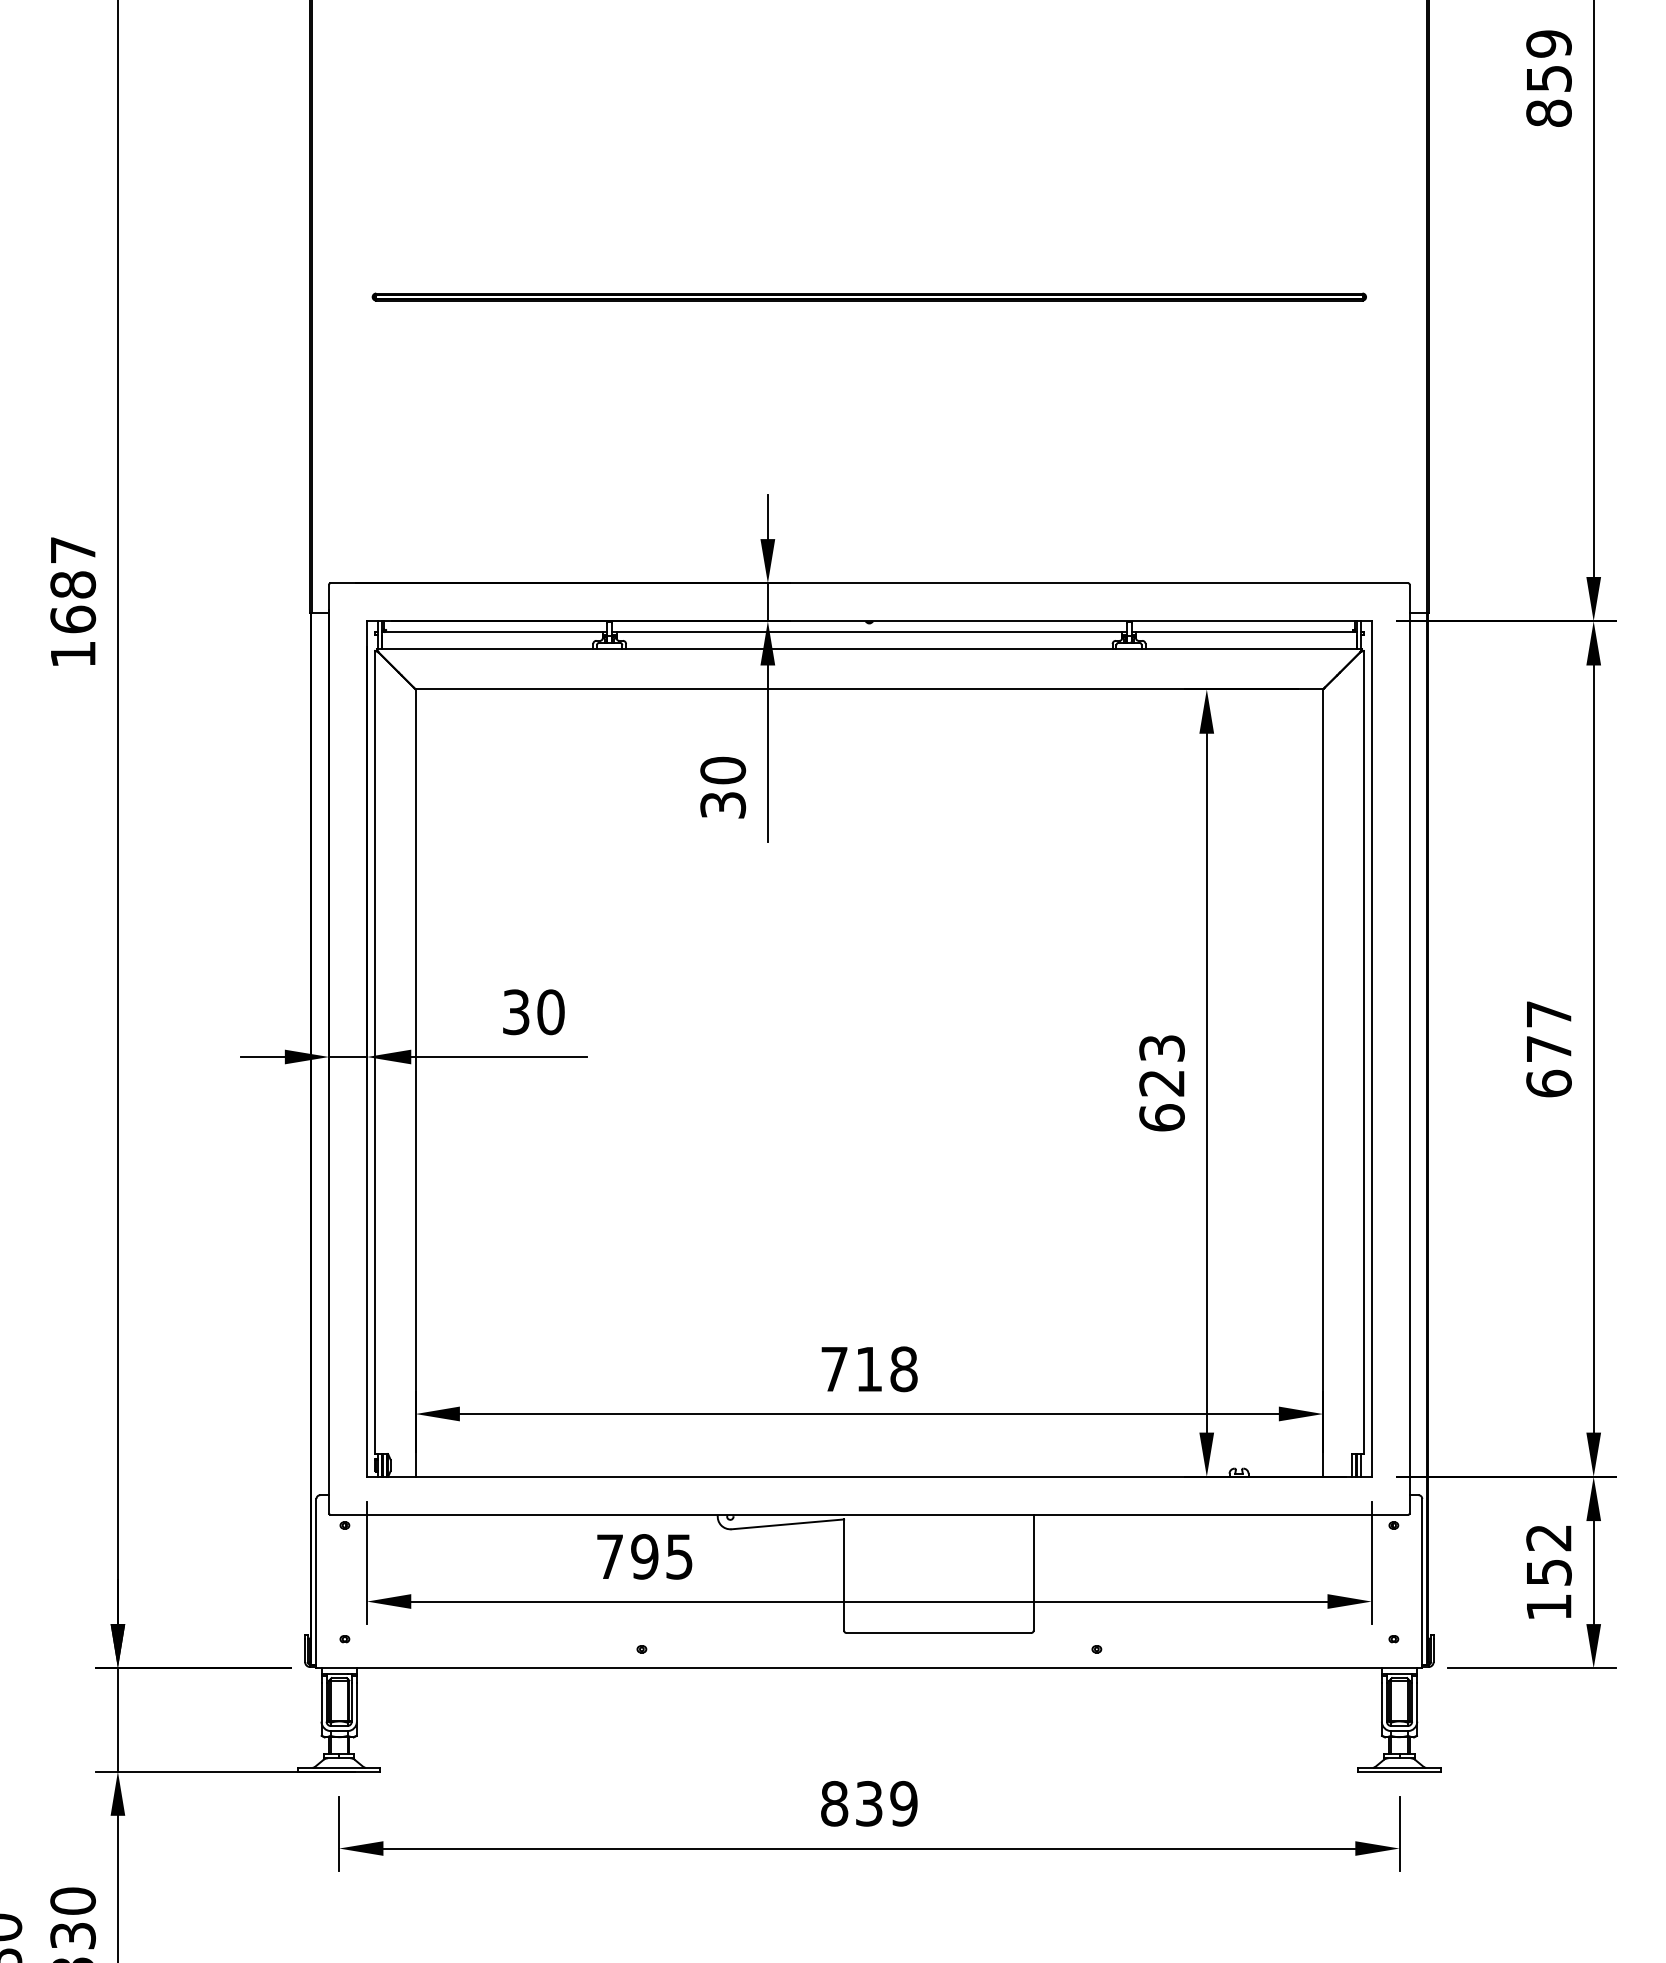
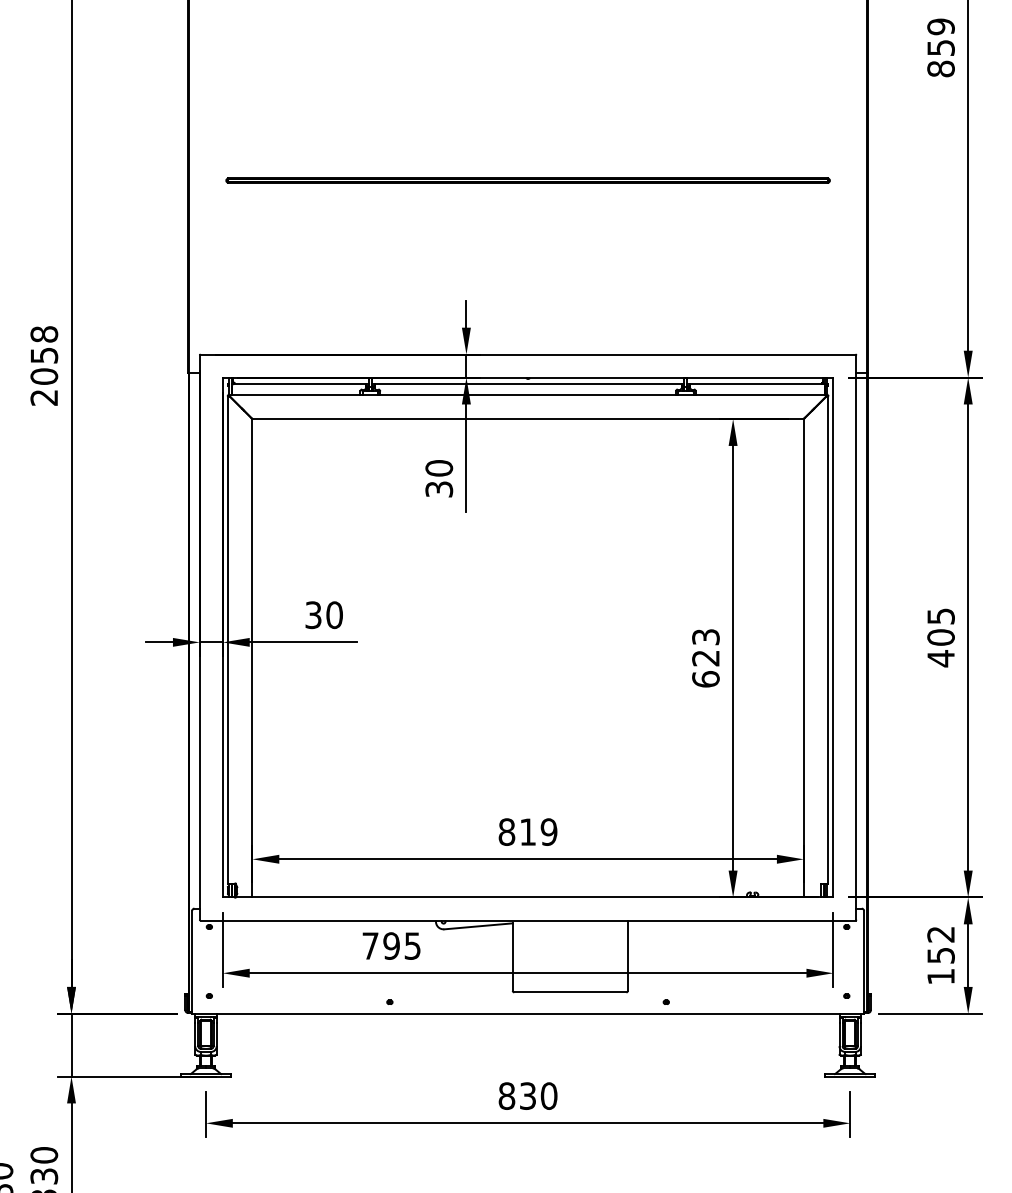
text: (73, 601) -> (44, 365), 1687 -> 2058
text: (1548, 1048) -> (940, 637), 677 -> 405
text: (868, 1368) -> (527, 831), 718 -> 819
text: (902, 1802) -> (548, 1095), 839 -> 830

